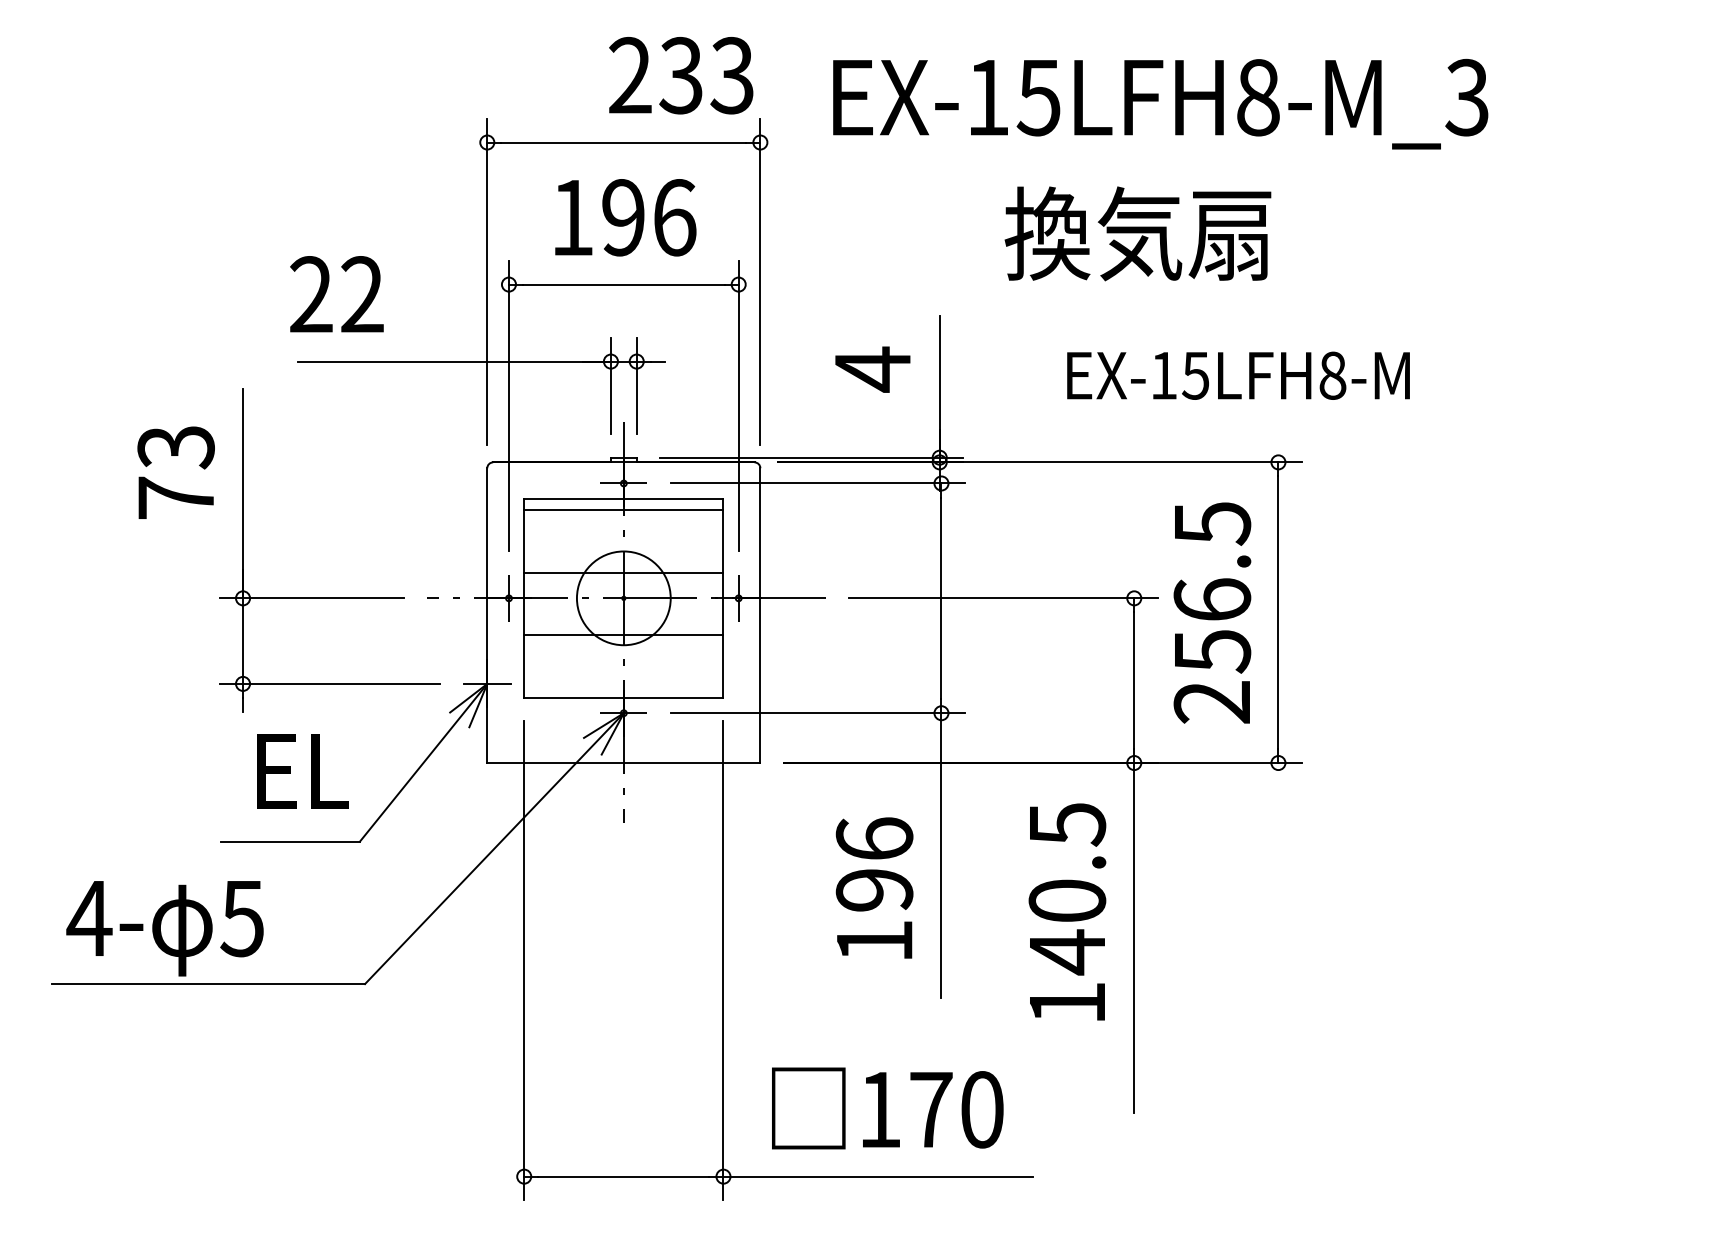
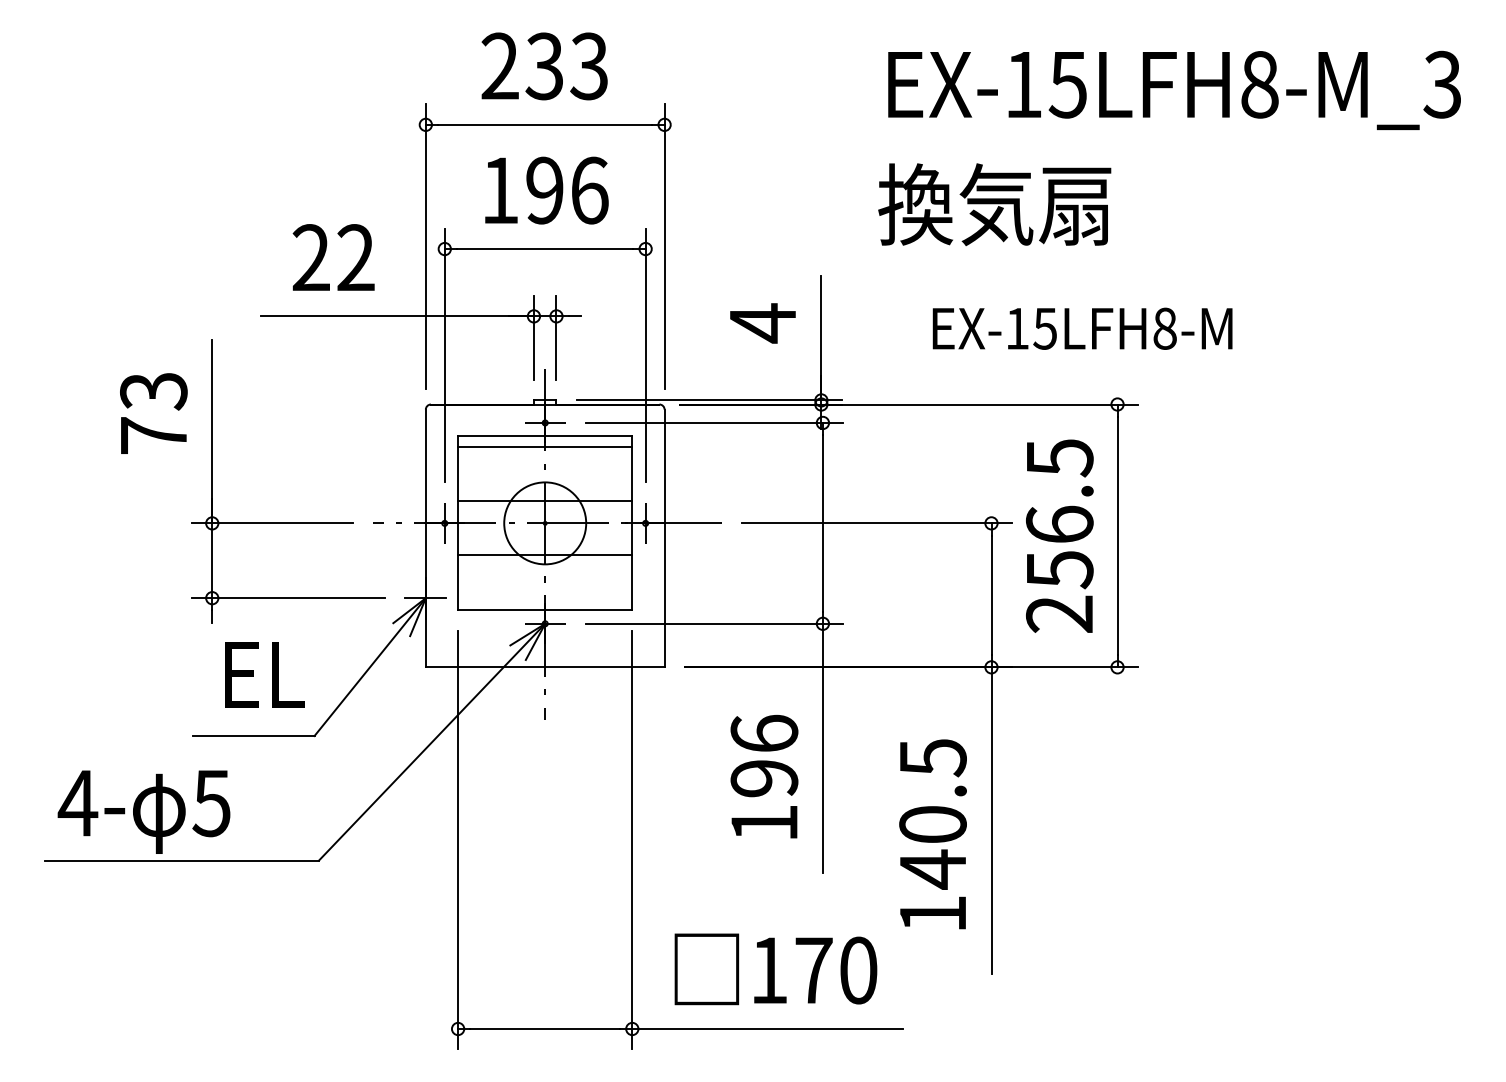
text: (681, 75) -> (544, 66), moved
text: (1160, 103) -> (1174, 89), moved
text: (336, 294) -> (333, 257), moved
text: (1067, 911) -> (933, 833), moved

